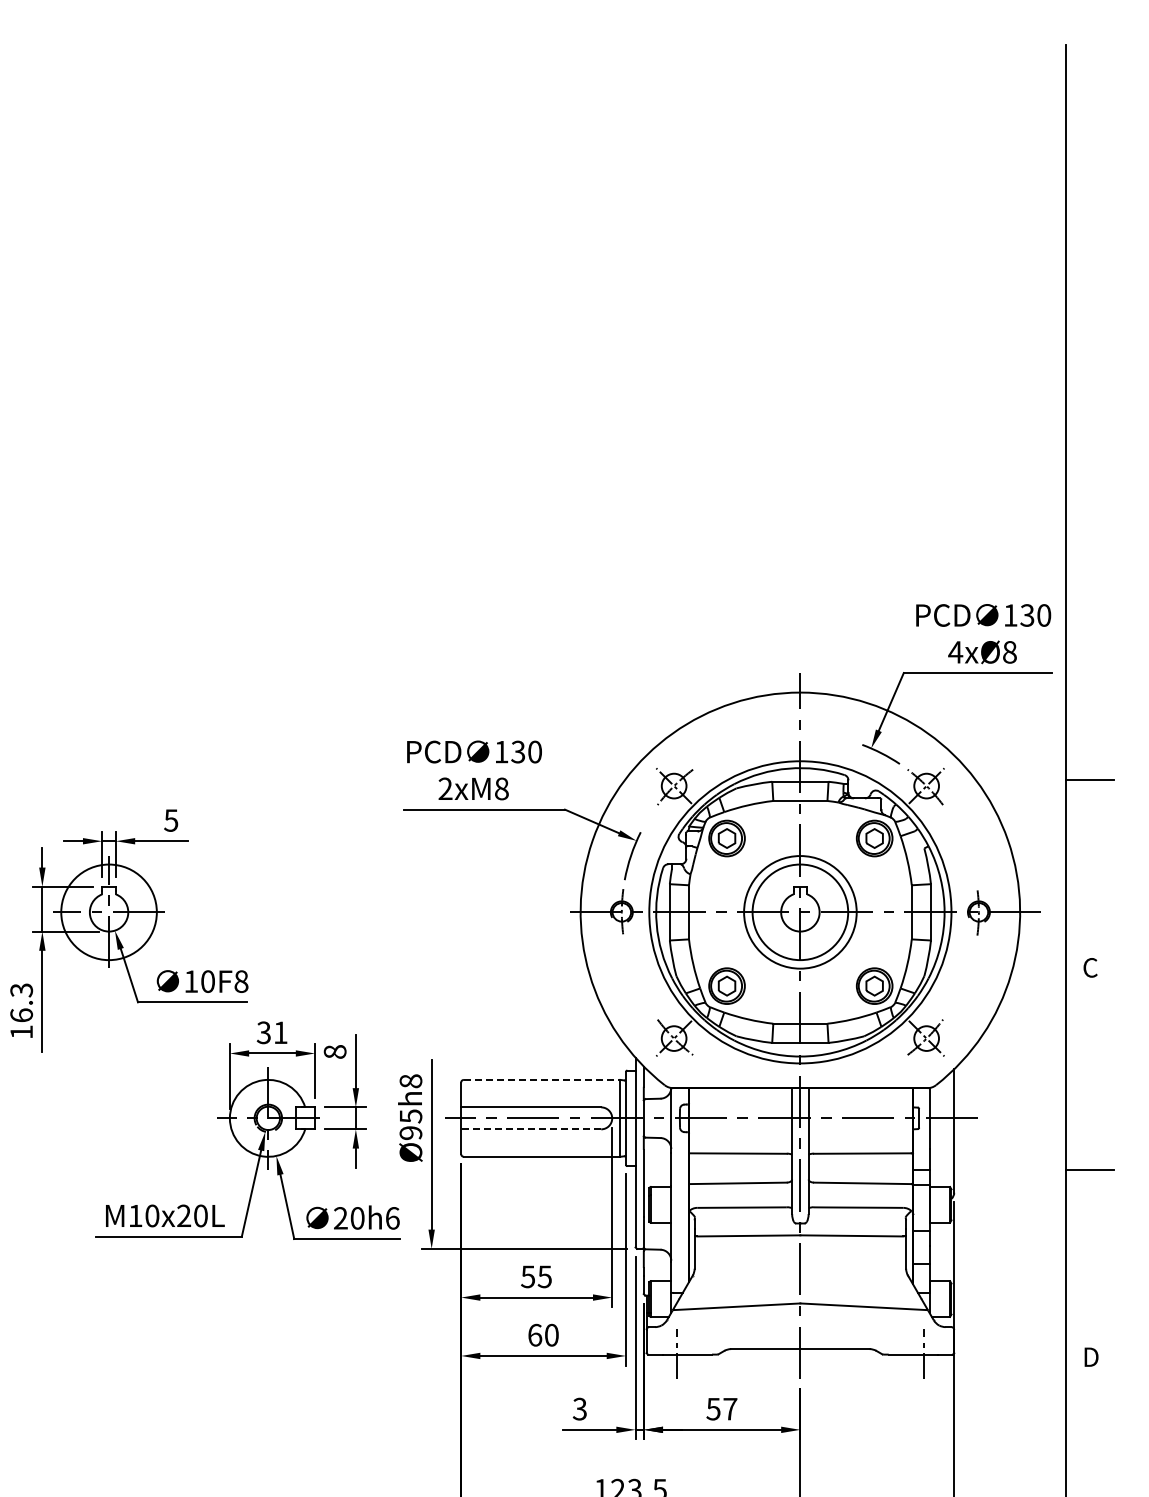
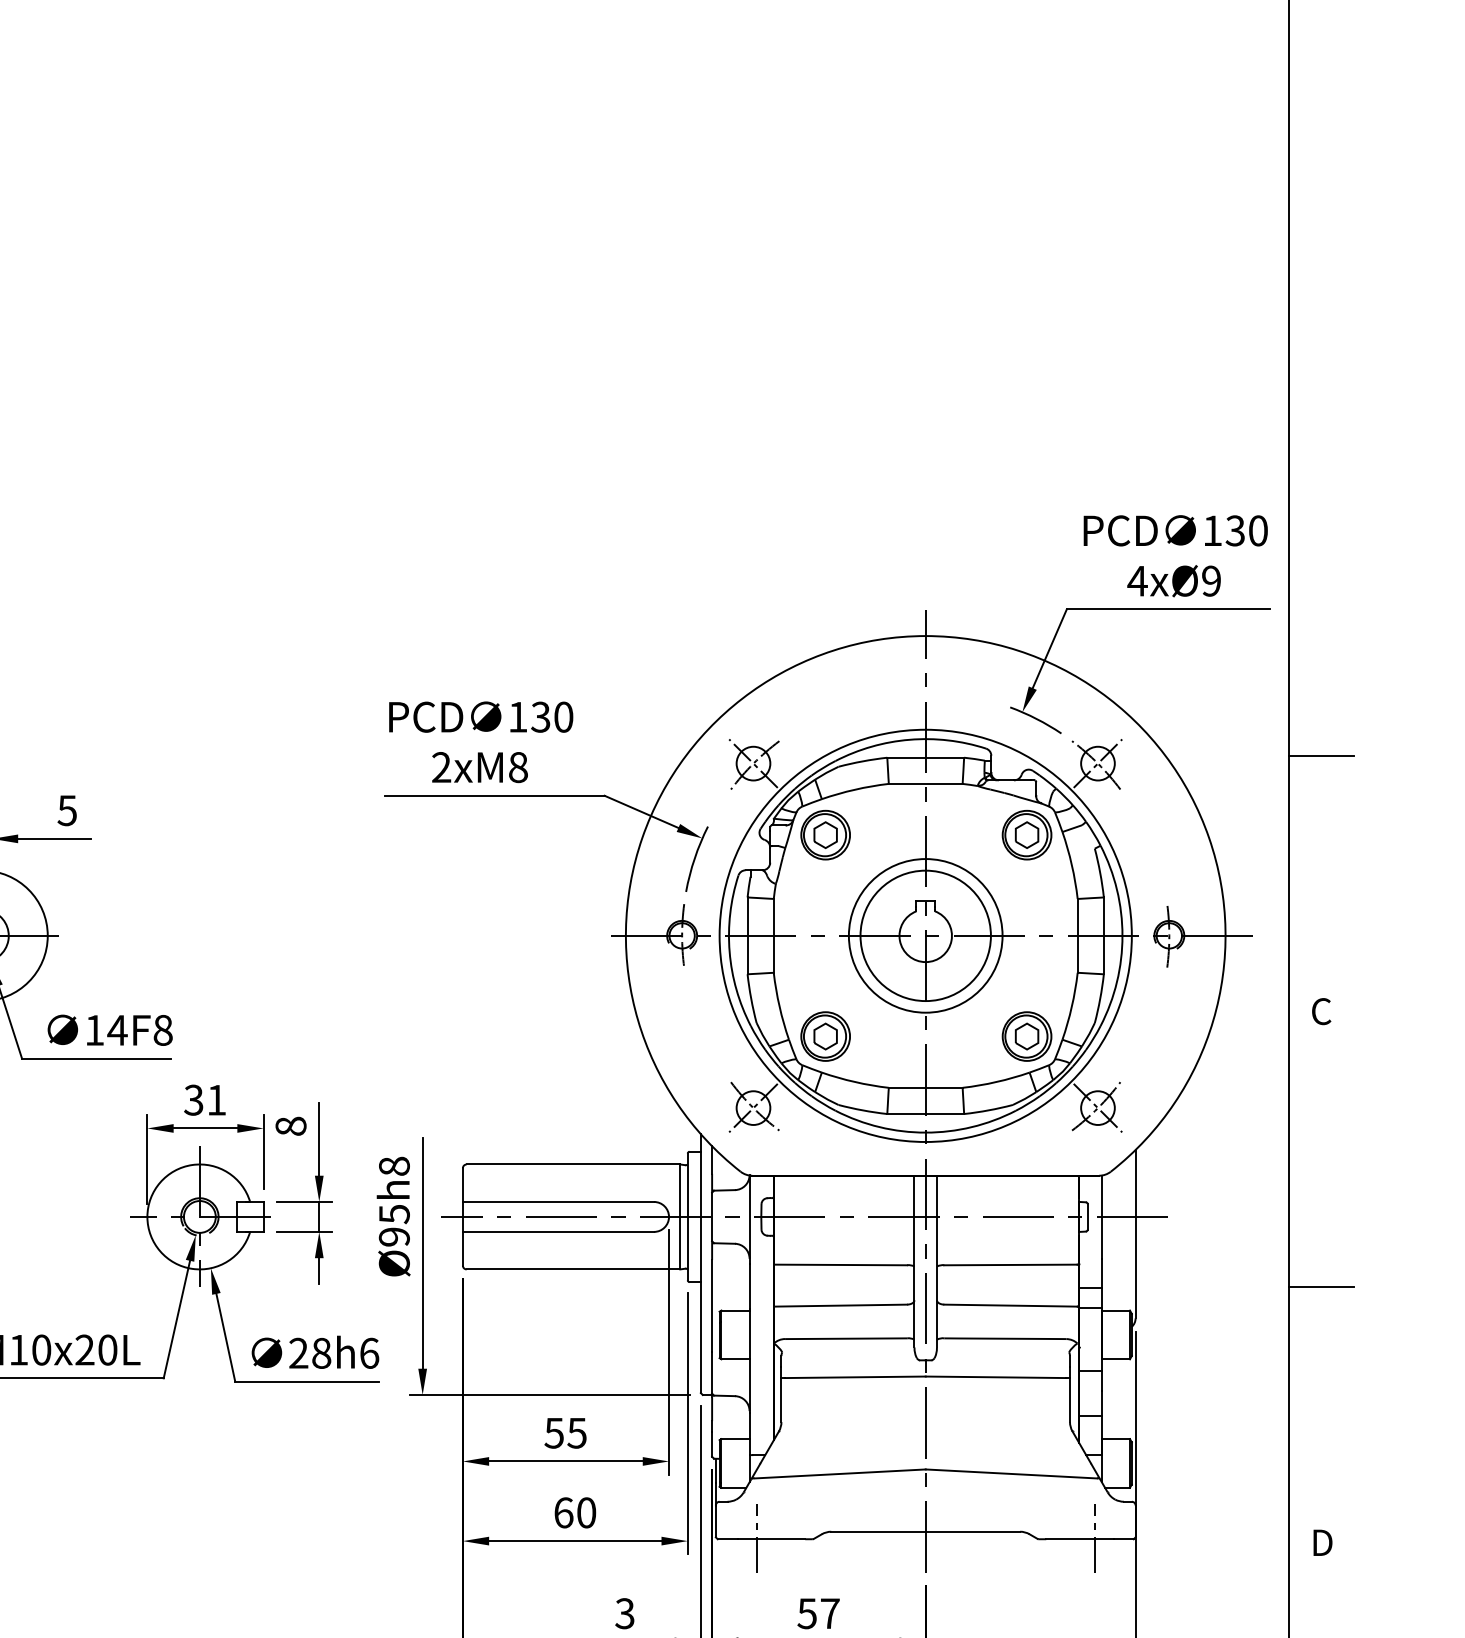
text: (1009, 652) -> (1211, 581), 4xØ8 -> 4xØ9
text: (207, 981) -> (116, 1030), 10F8 -> 14F8
line: (542, 1079) -> (573, 1163), dashed -> solid
line: (530, 1129) -> (557, 1232), dashed -> solid
text: (357, 1218) -> (321, 1353), 20h6 -> 28h6

